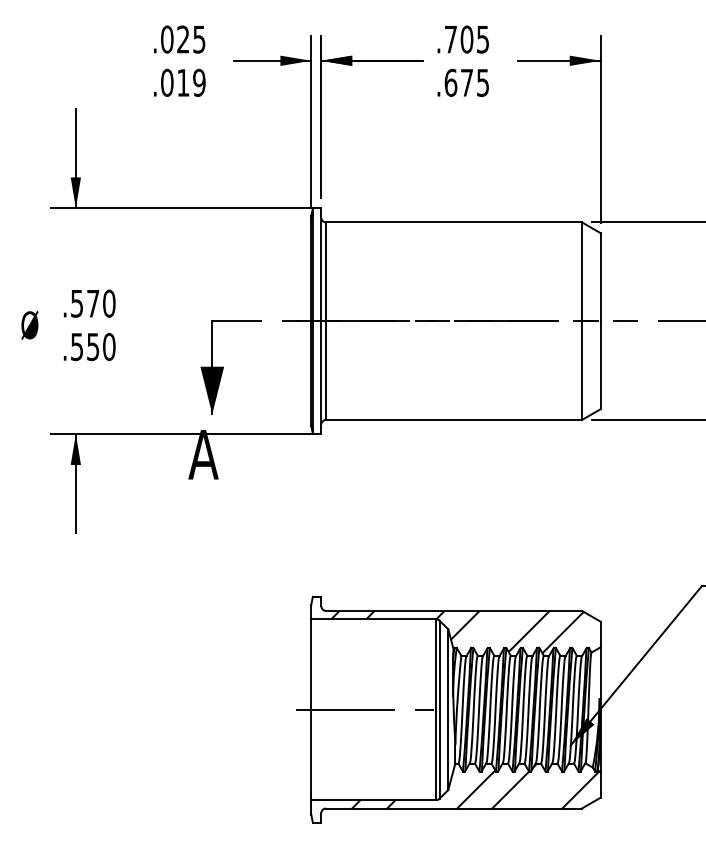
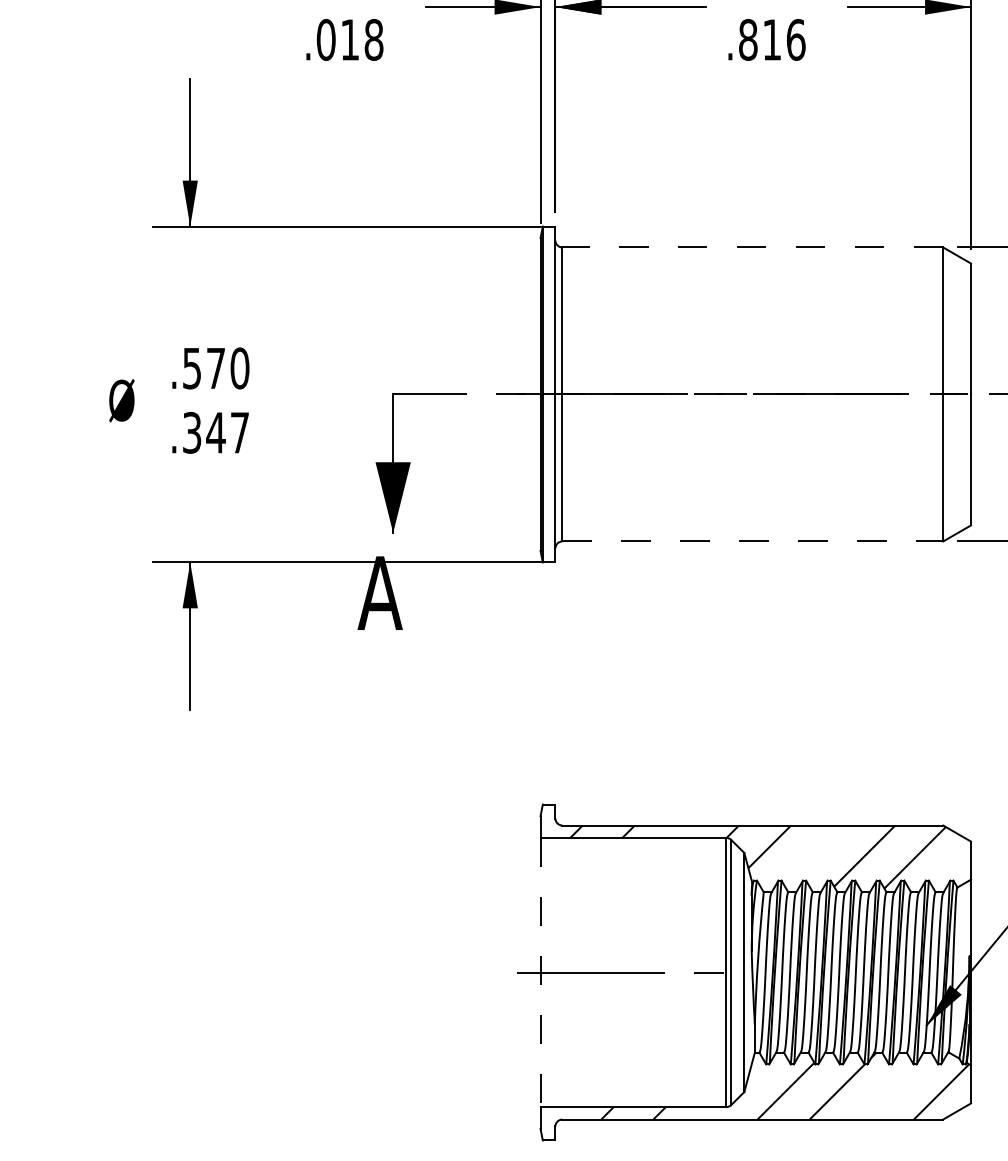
text: (199, 82) -> (374, 39), .019 -> .018
text: (466, 82) -> (771, 39), .675 -> .816
line: (453, 222) -> (752, 247), solid -> dashed
text: (93, 346) -> (216, 432), .550 -> .347
line: (453, 419) -> (752, 540), solid -> dashed
line: (311, 710) -> (540, 973), solid -> dashed

